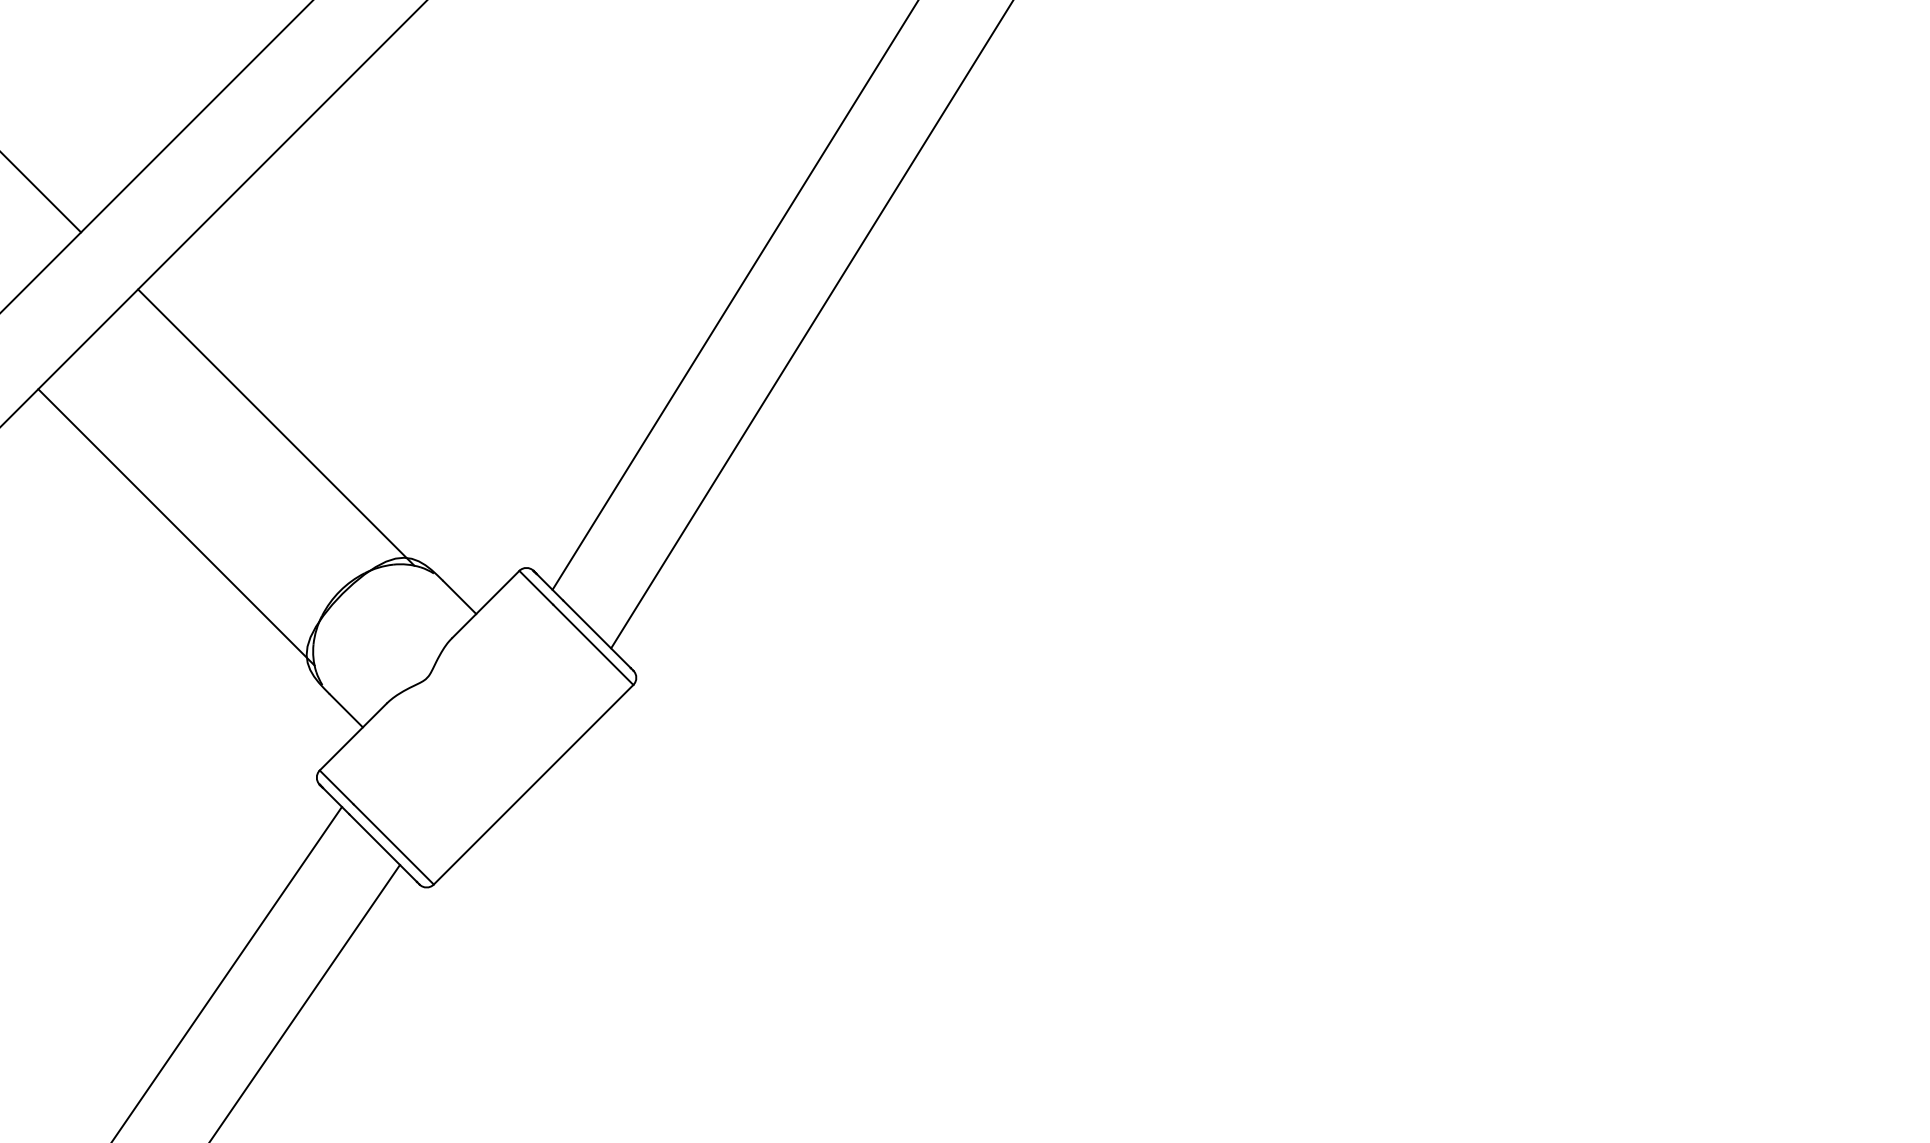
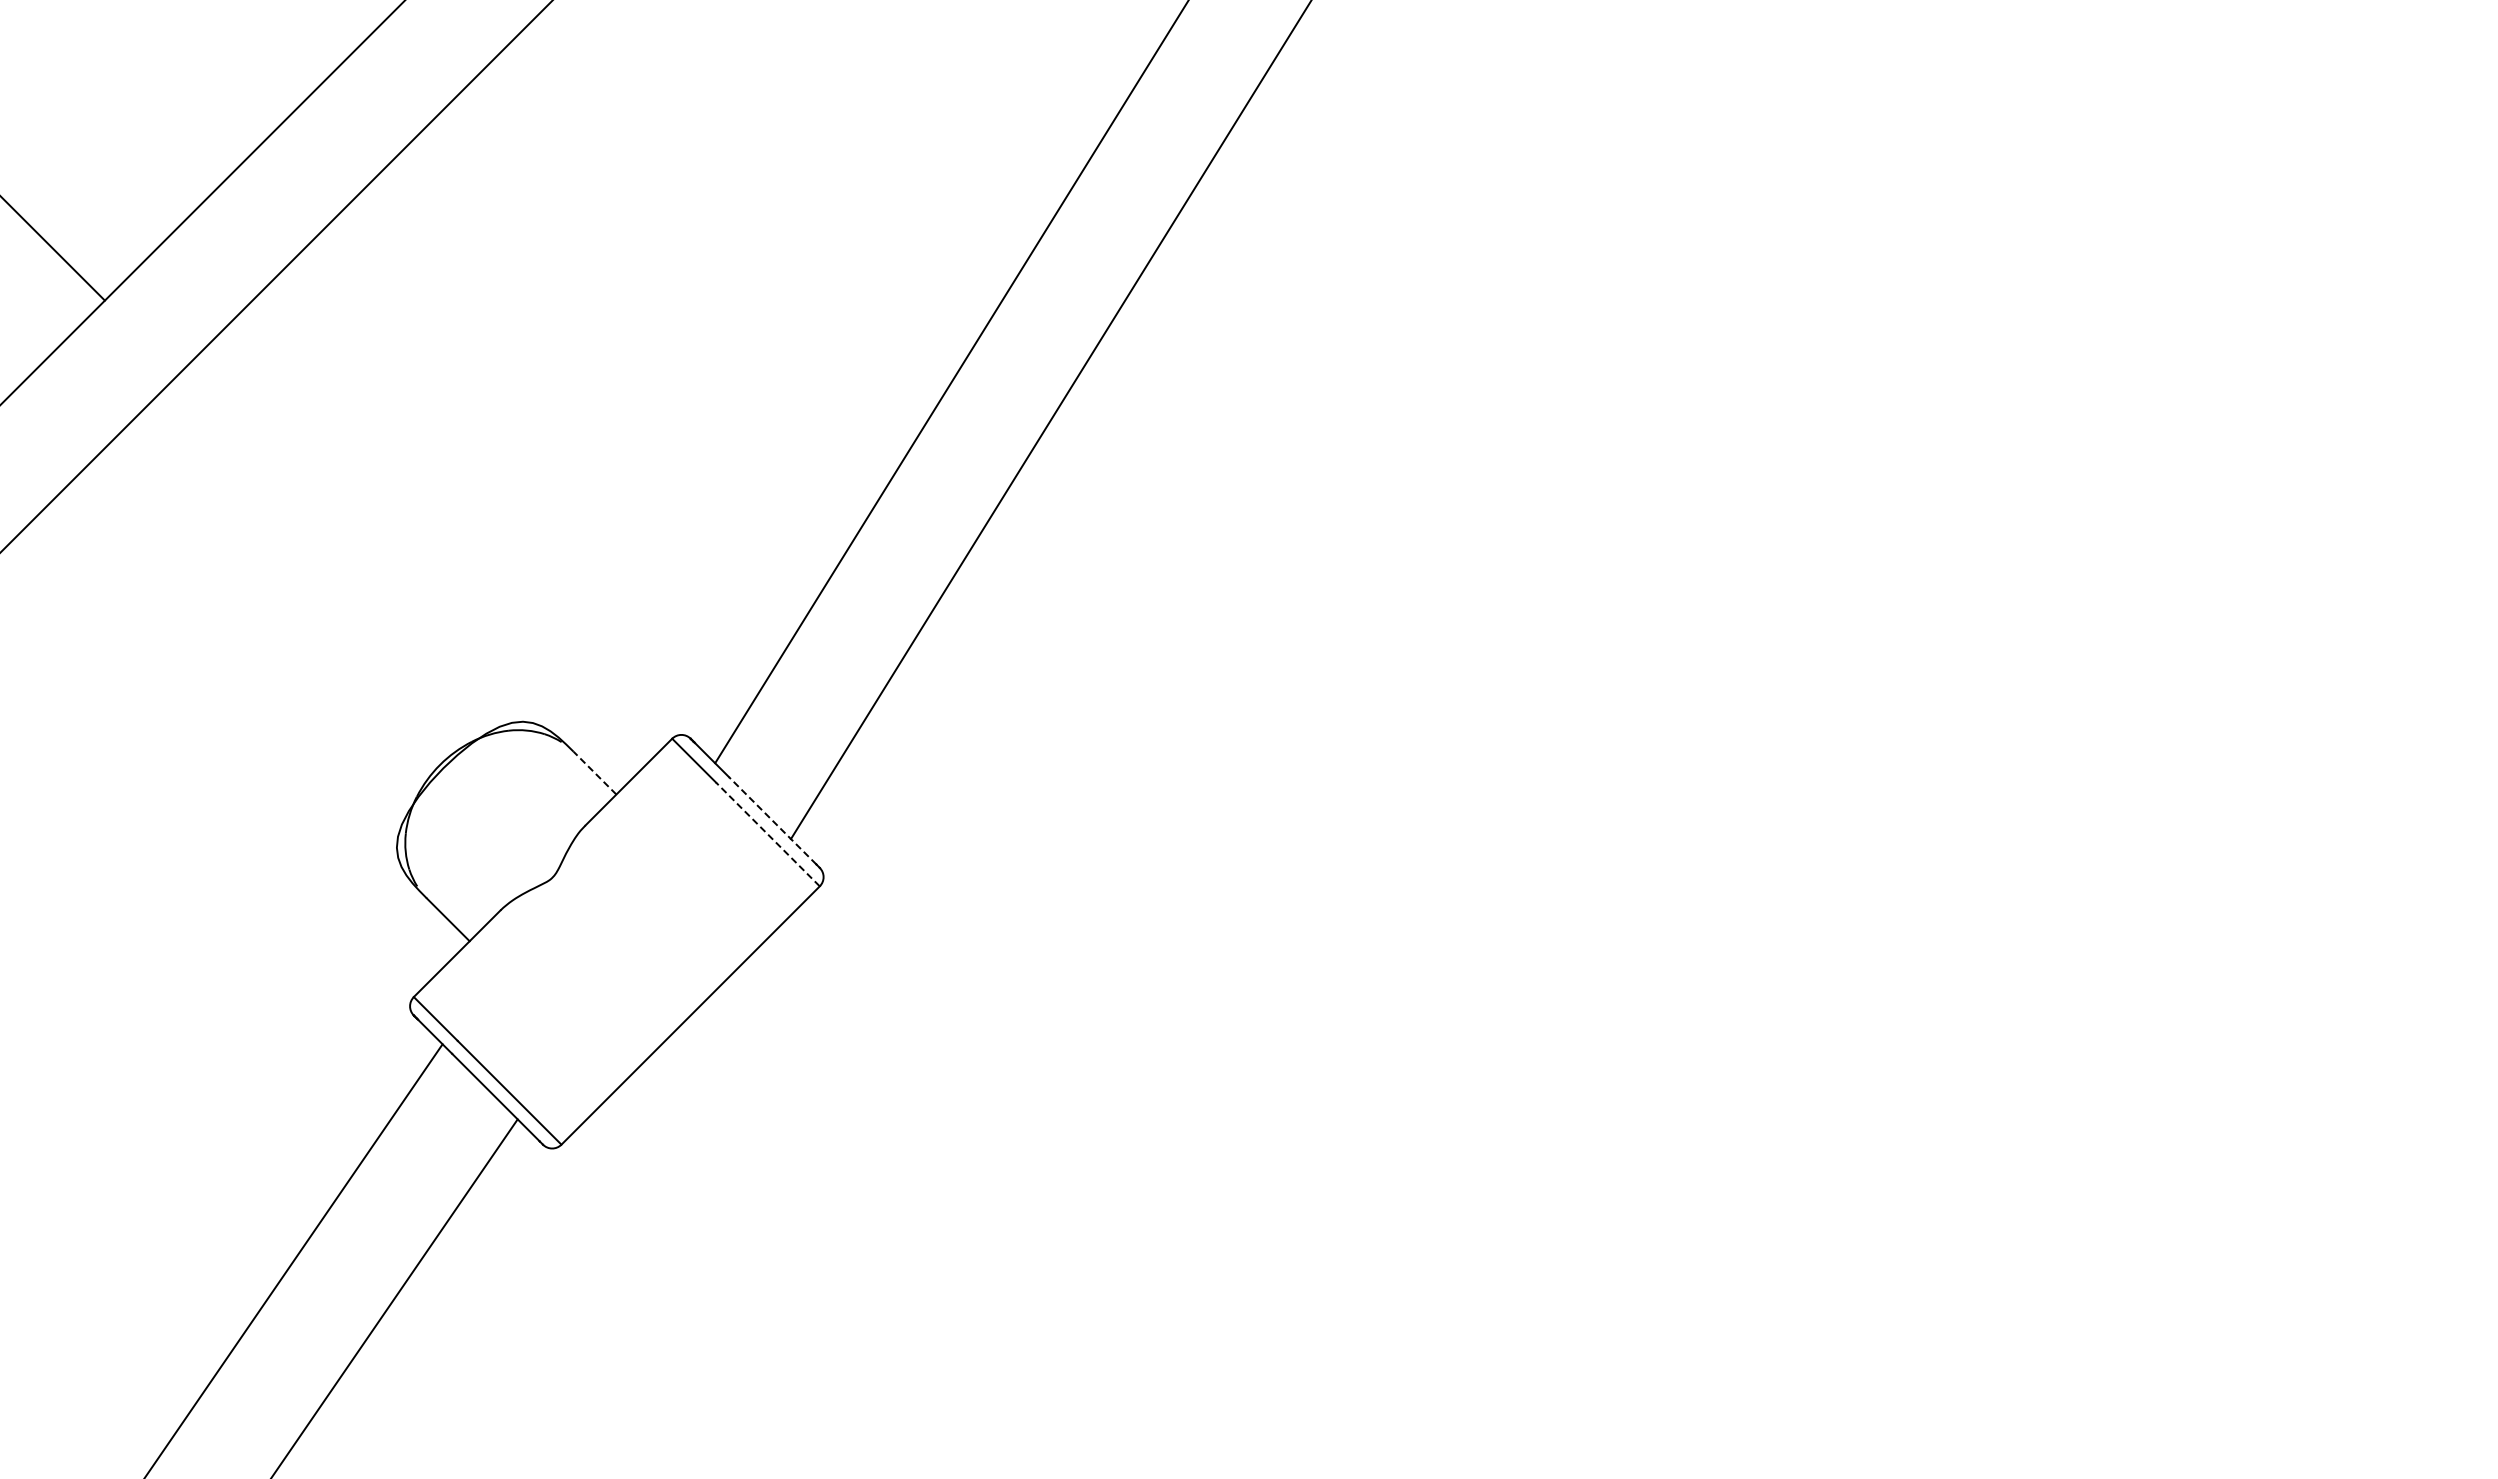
line: (276, 427) -> (357, 552), removed
line: (176, 527) -> (228, 682), removed
line: (459, 596) -> (594, 772), solid -> dashed
line: (596, 634) -> (772, 820), solid -> dashed
line: (592, 644) -> (767, 834), solid -> dashed

